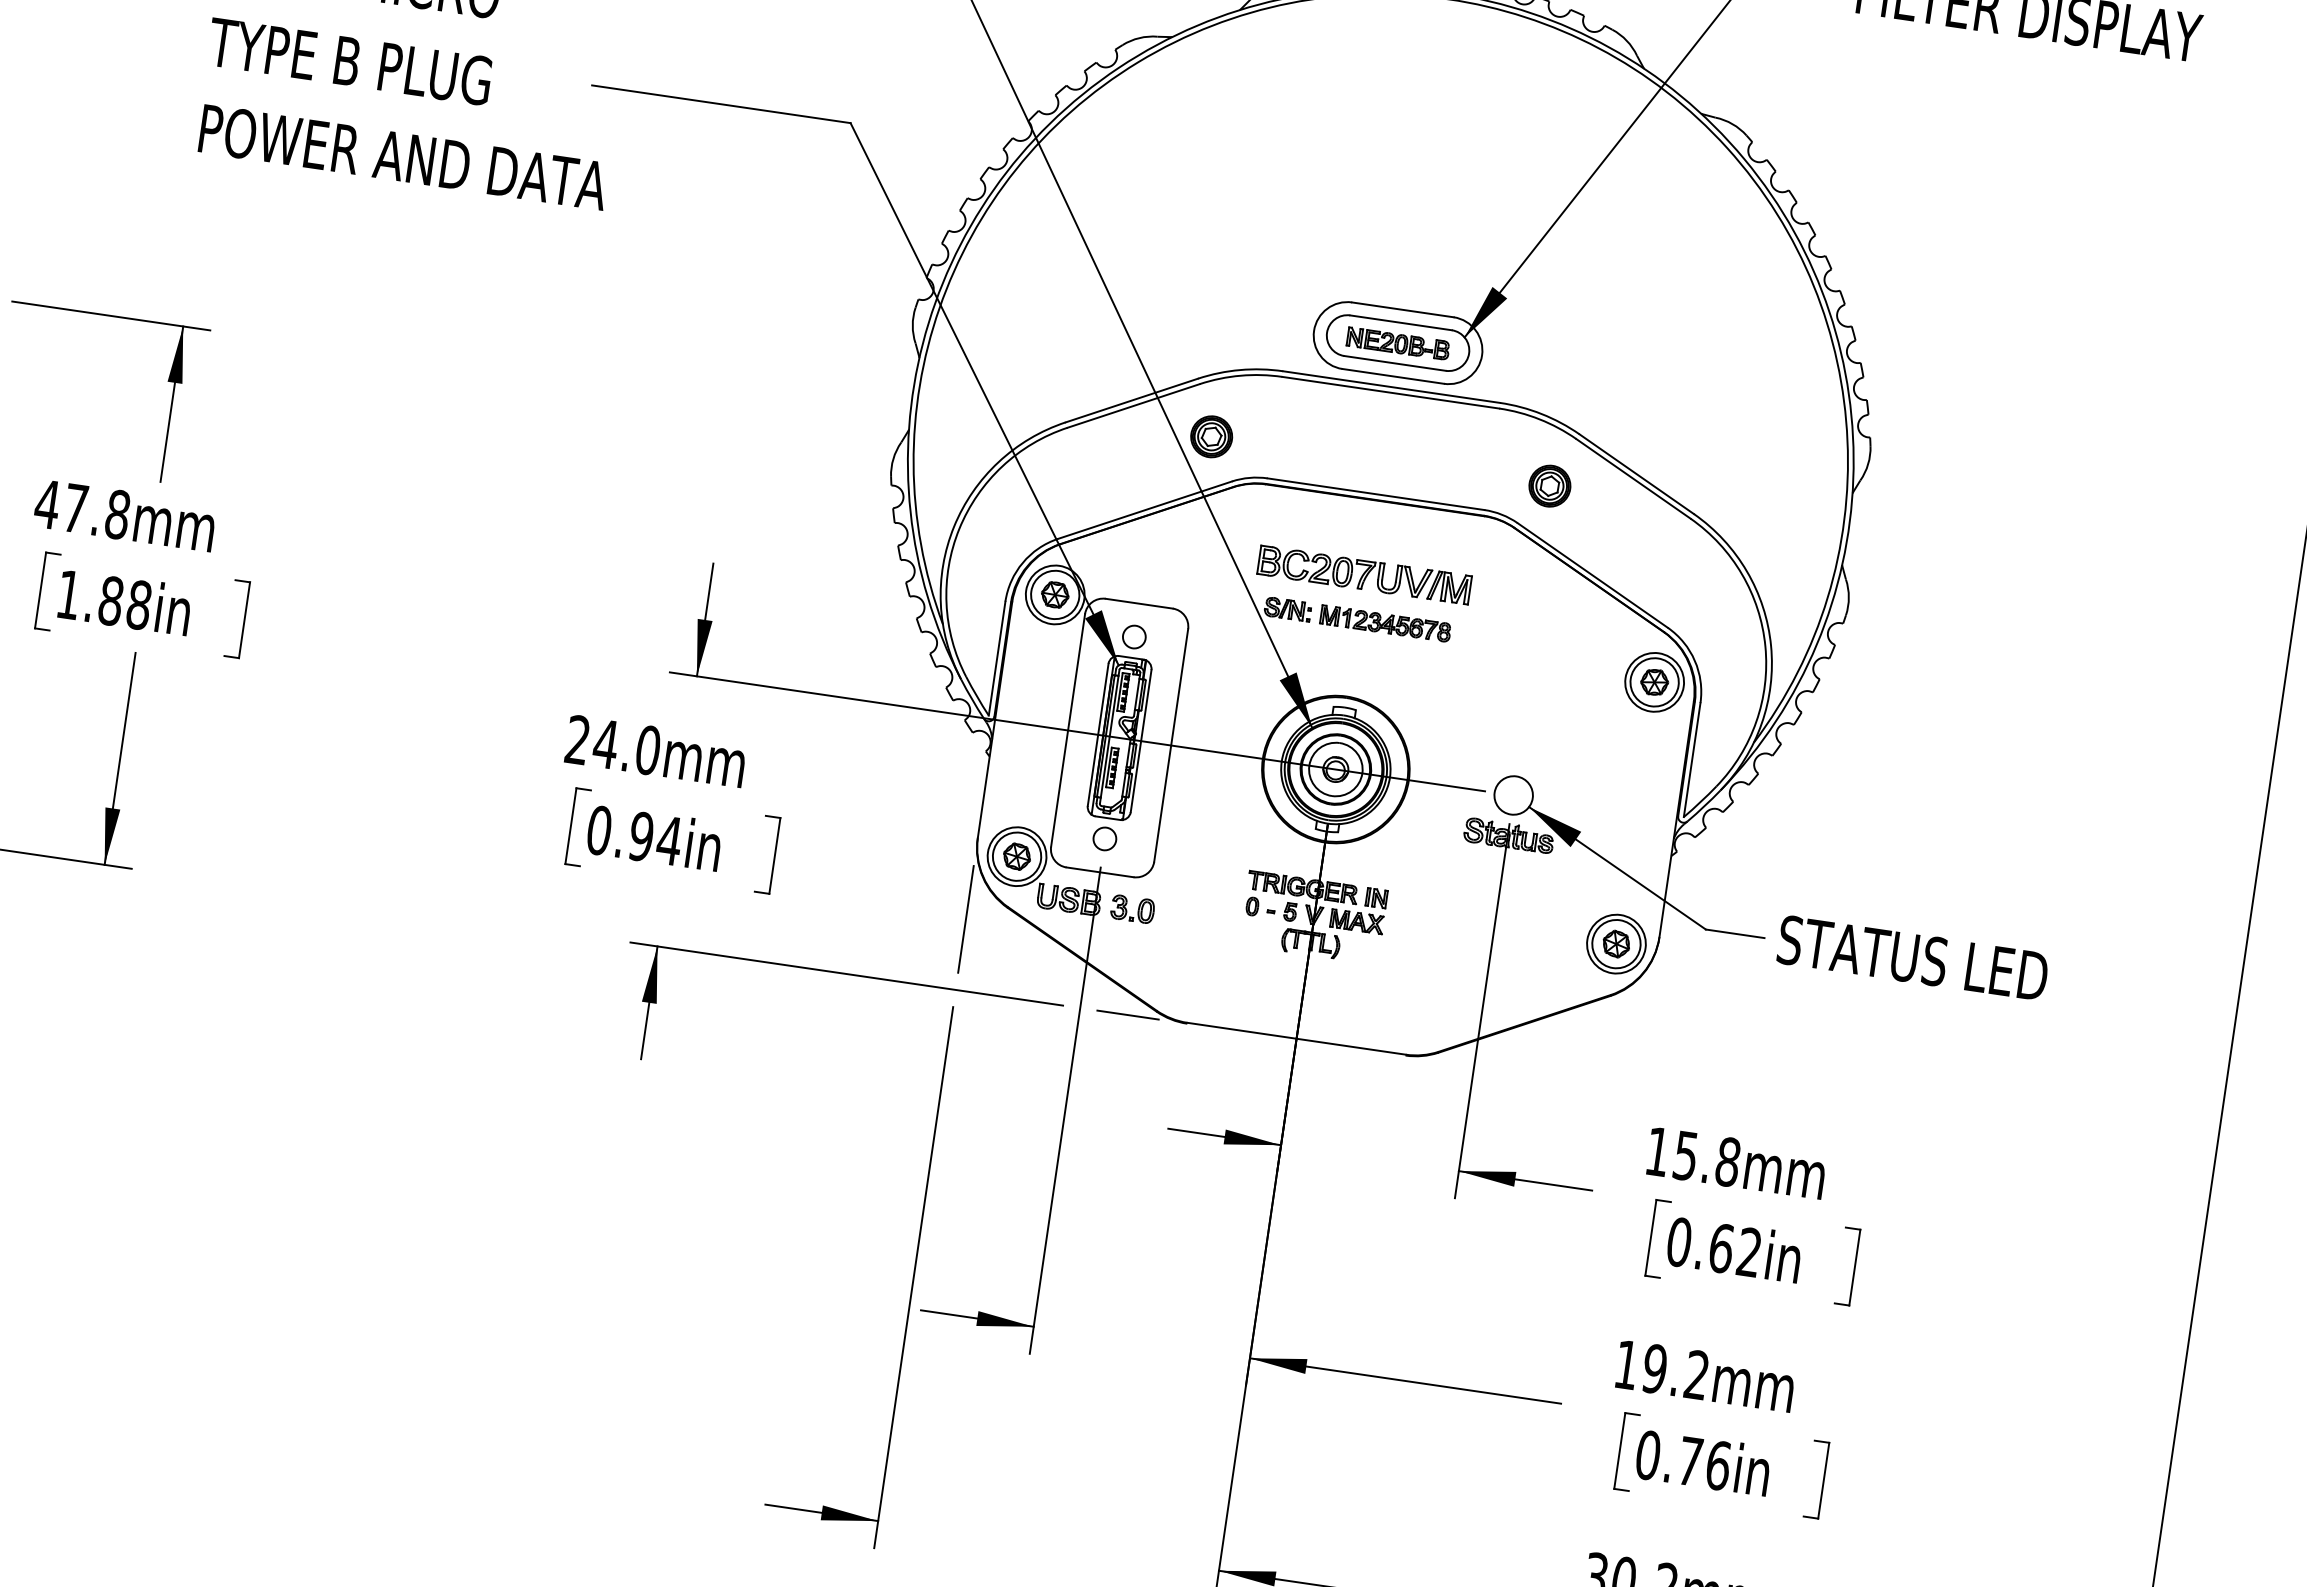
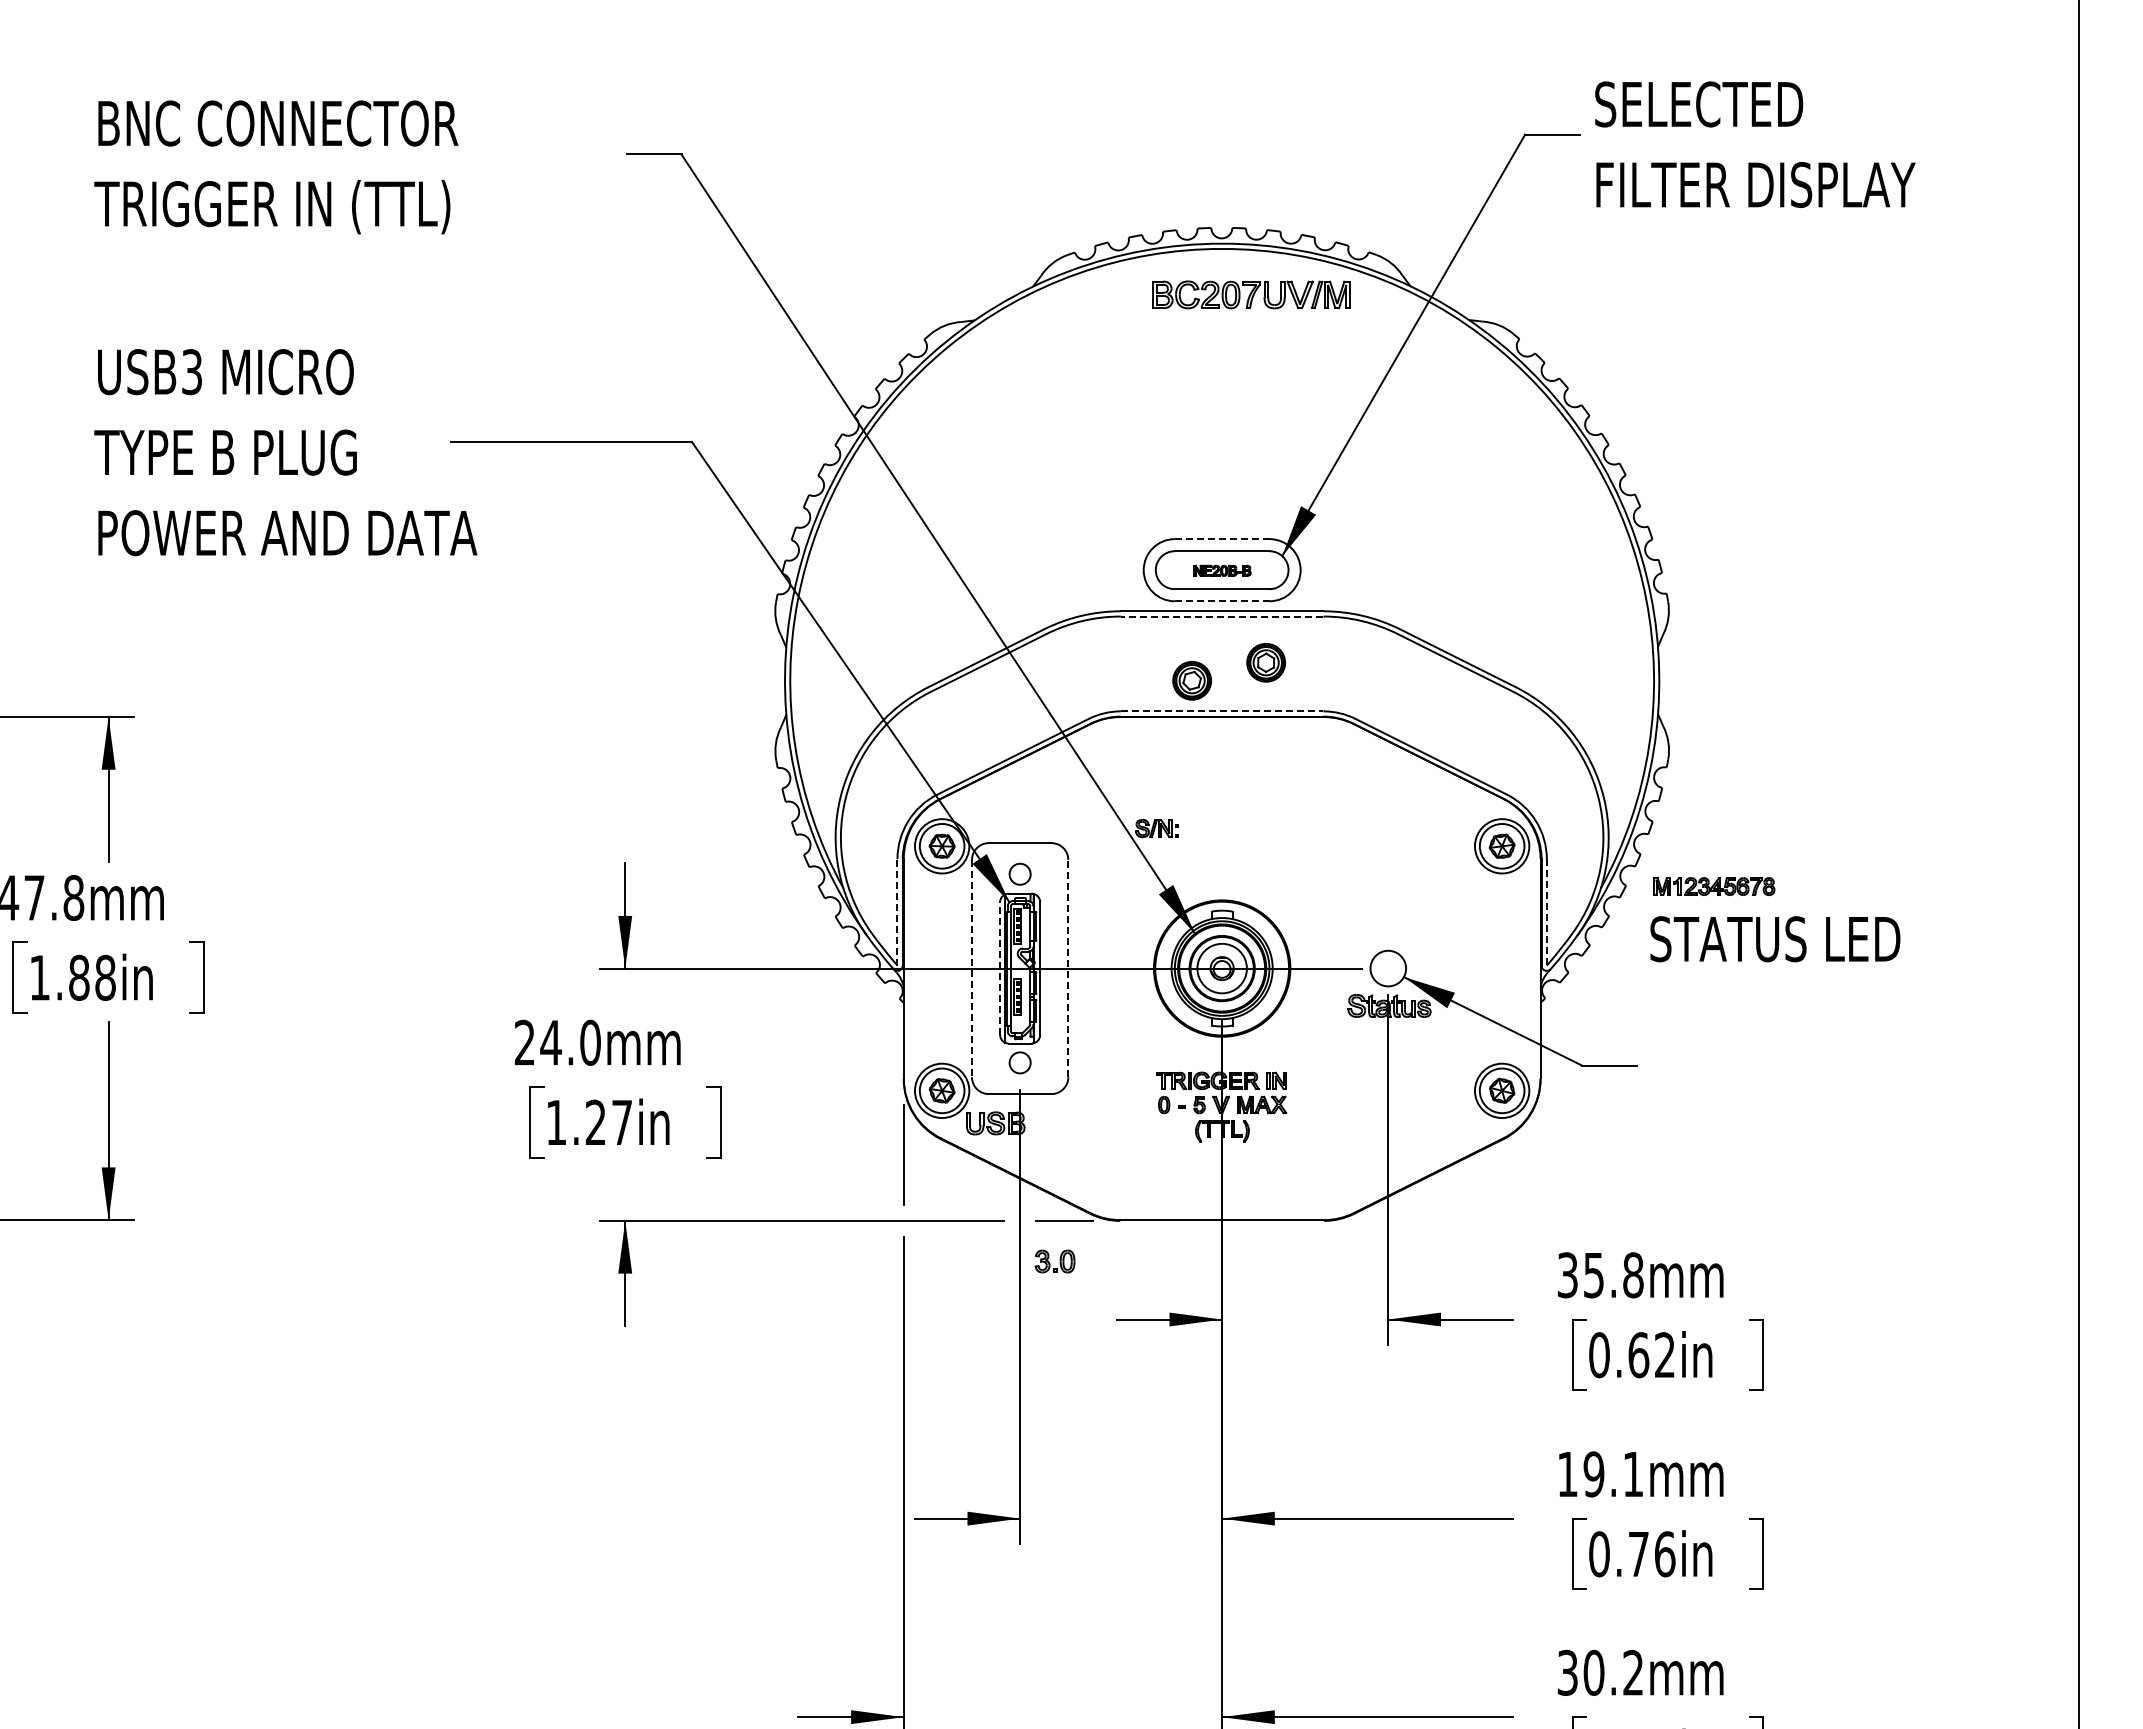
line: (1403, 310) -> (1222, 539), solid -> dashed
part: (1398, 343) -> (1222, 570), size x0.6
line: (1392, 376) -> (1221, 601), solid -> dashed
line: (1390, 392) -> (1221, 616), solid -> dashed
part: (1211, 436) -> (1191, 680), moved
part: (1549, 485) -> (1265, 662), moved
line: (1376, 494) -> (1222, 711), solid -> dashed
part: (1364, 574) -> (1251, 294), moved
part: (1385, 623) -> (1714, 886), moved
line: (997, 657) -> (897, 911), solid -> dashed
line: (1068, 730) -> (972, 968), solid -> dashed
line: (1098, 734) -> (1000, 968), solid -> dashed
line: (1171, 745) -> (1068, 968), solid -> dashed
line: (1691, 760) -> (1546, 912), solid -> dashed
text: (634, 835) -> (589, 1122), 0.94in -> 1.27in
part: (1132, 909) -> (1054, 1261), moved
text: (1913, 958) -> (1775, 939), moved
text: (1657, 1151) -> (1567, 1275), 15.8mm -> 35.8mm
text: (1696, 1374) -> (1632, 1473), 19.2mm -> 19.1mm

